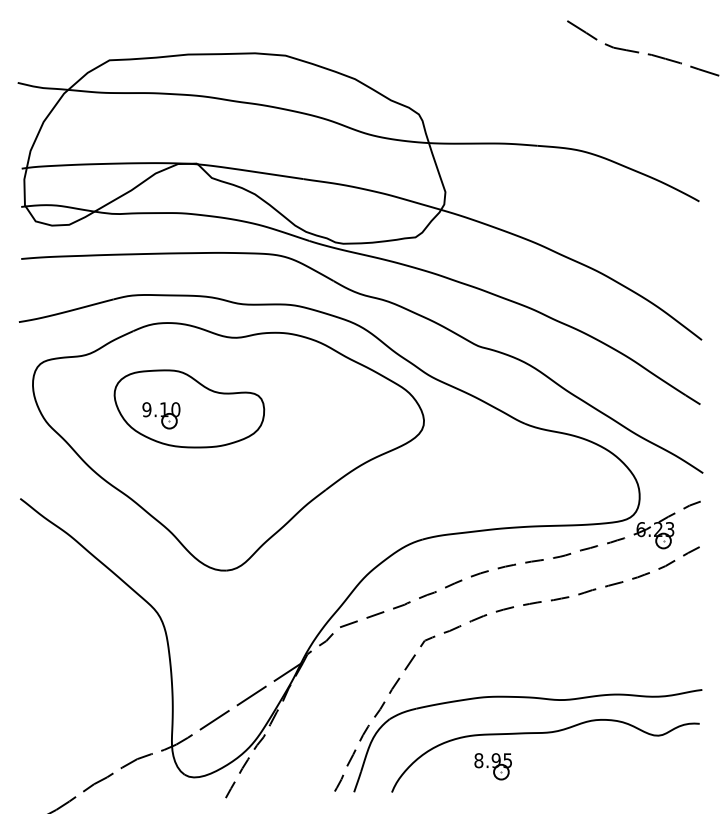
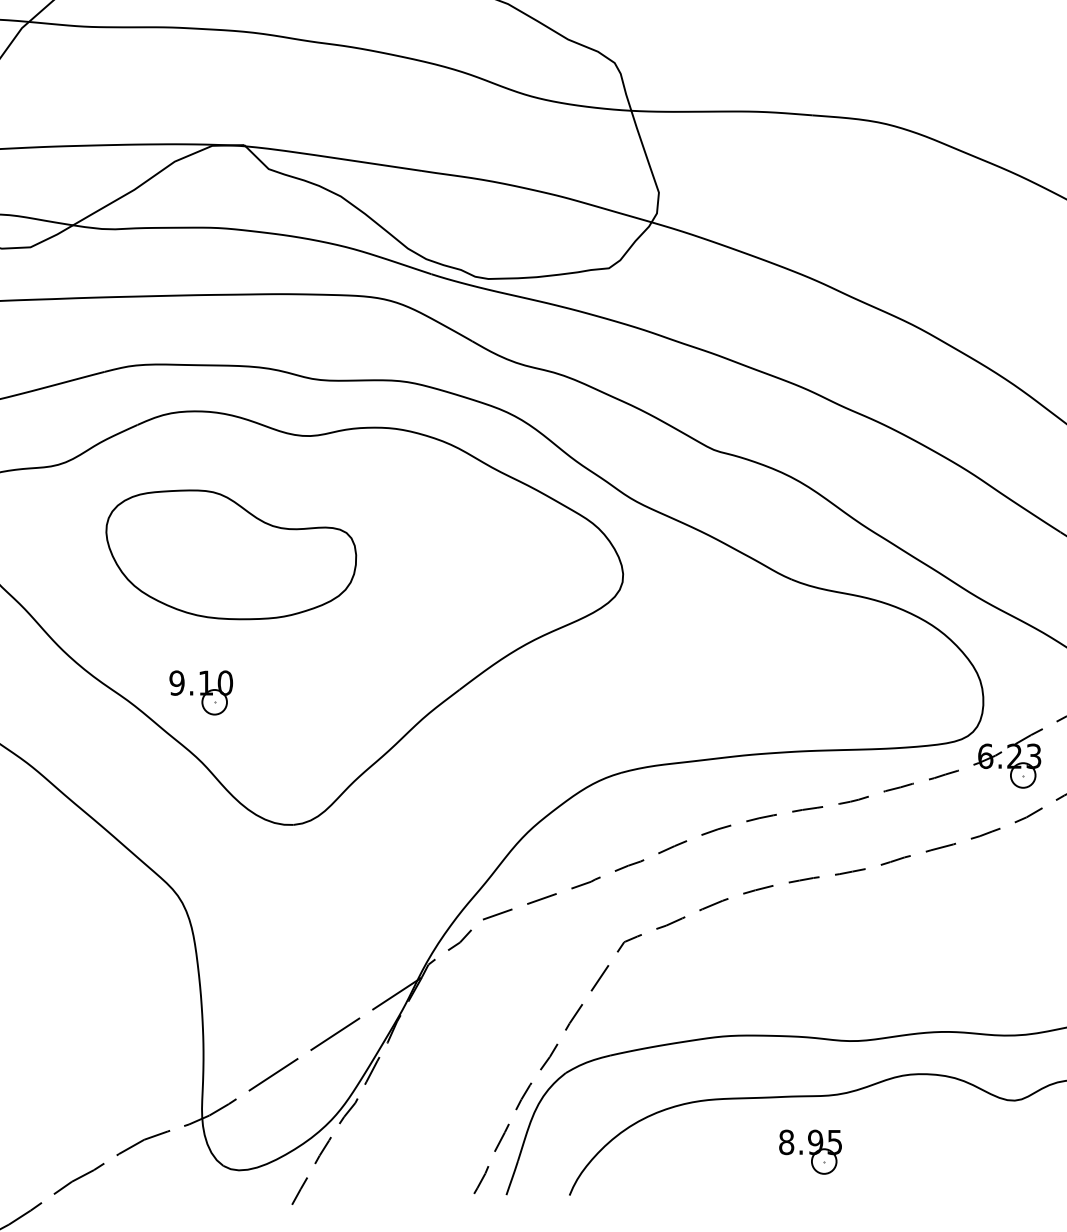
part: (161, 415) -> (201, 692), moved
part: (492, 766) -> (809, 1152), moved

